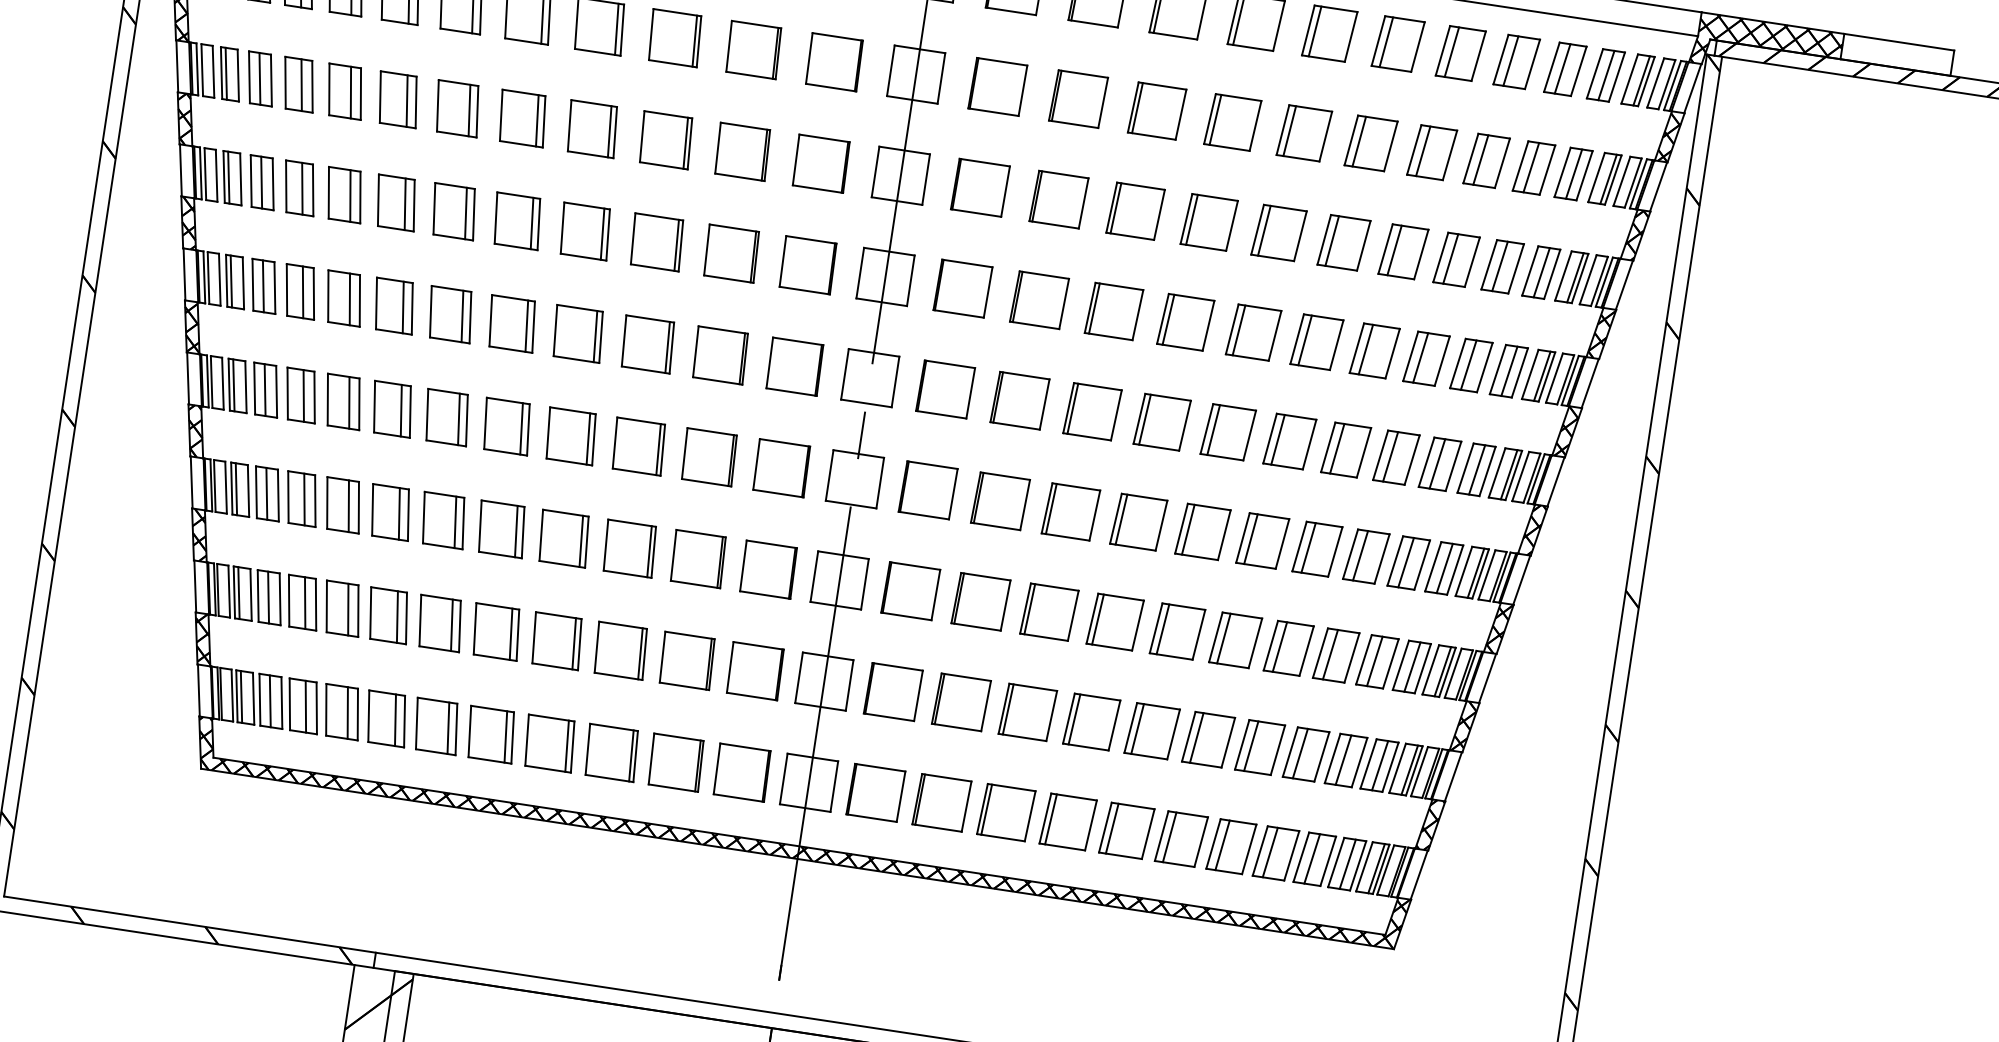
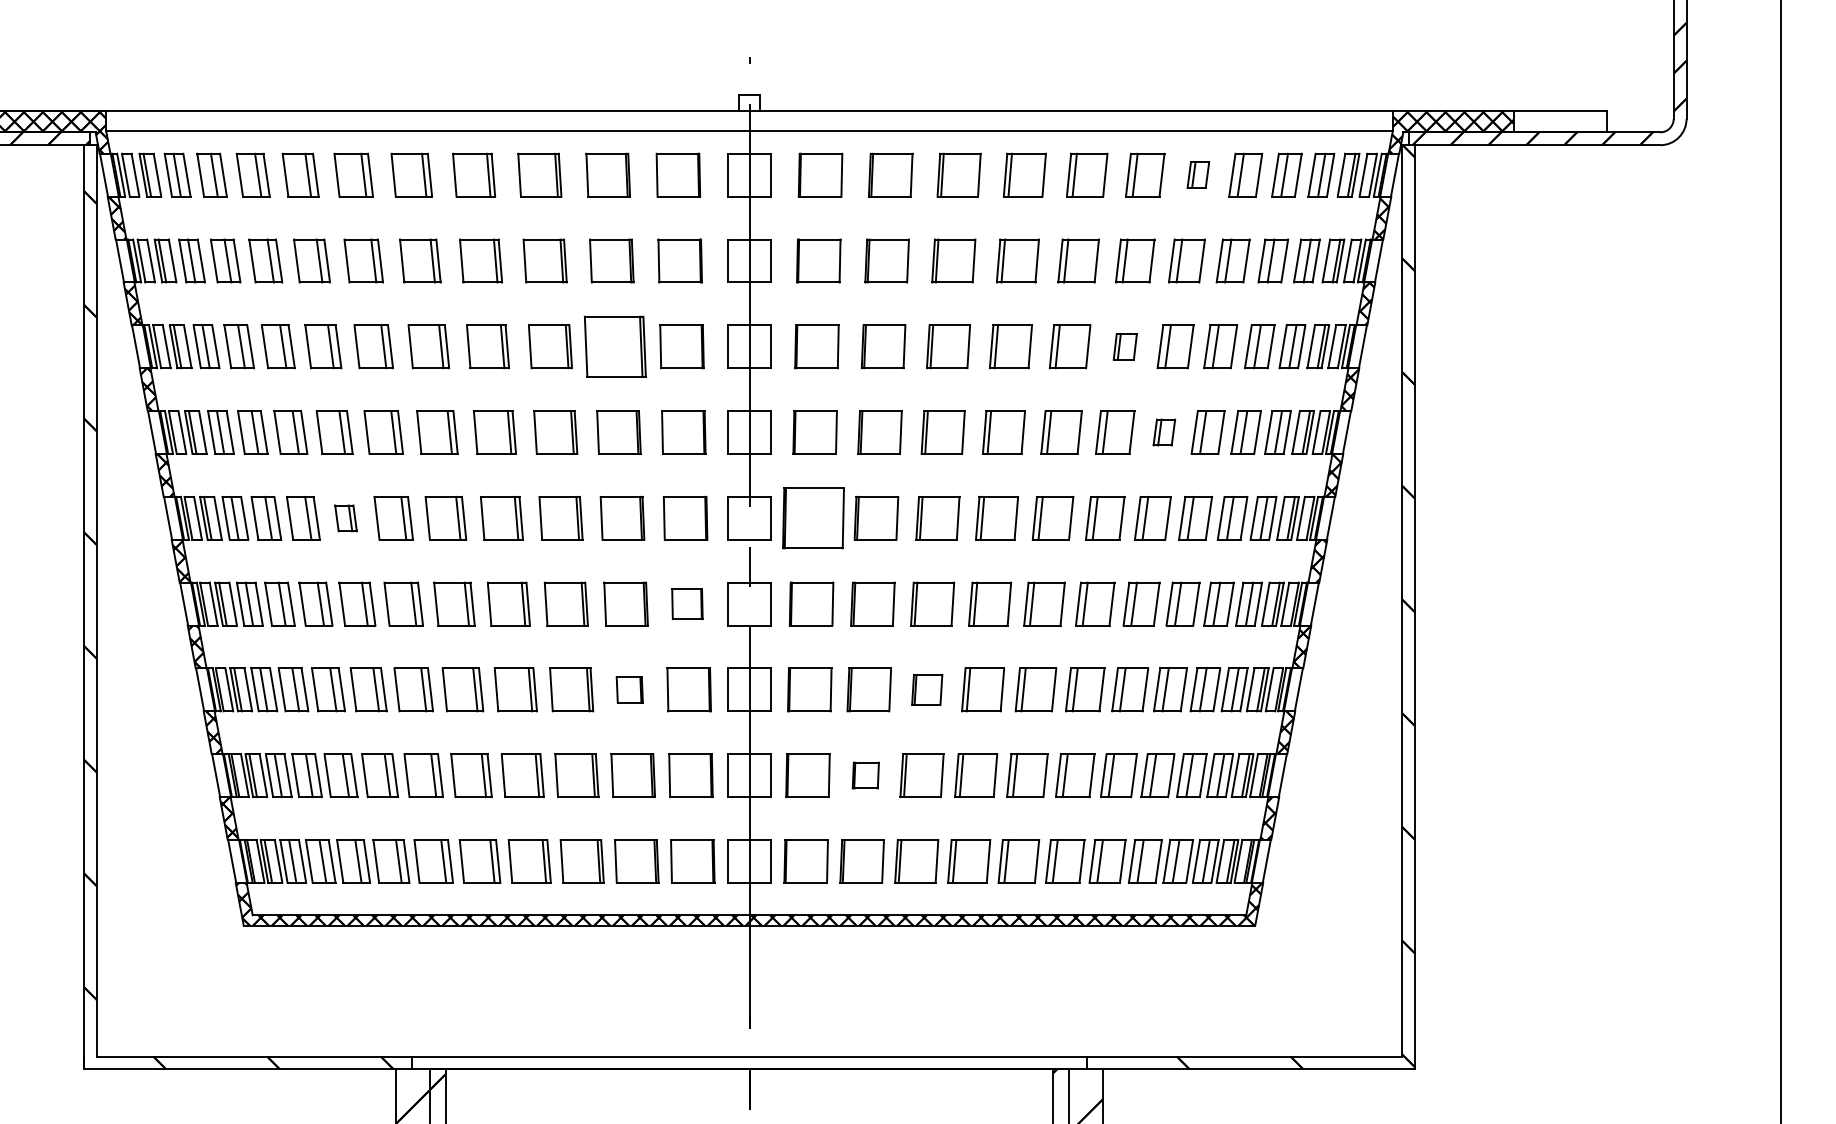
part: (1461, 52) -> (1198, 174), size x0.6
part: (742, 151) -> (615, 346), size x1.4
part: (1344, 242) -> (1125, 346), size x0.6
part: (393, 306) -> (345, 518), size x0.6
part: (1375, 350) -> (1164, 432), size x0.6
part: (944, 389) -> (812, 518), size x1.4
part: (781, 467) -> (687, 603), size x0.7
part: (698, 558) -> (629, 689), size x0.6
part: (1048, 611) -> (926, 689), size x0.7
part: (961, 702) -> (865, 775), size x0.6

